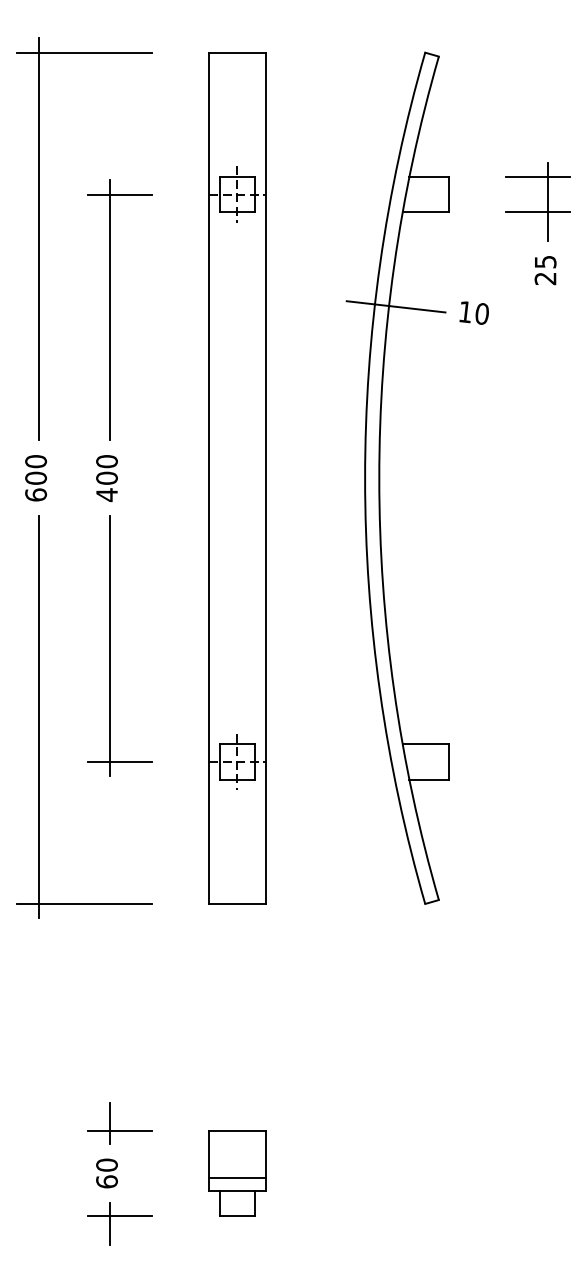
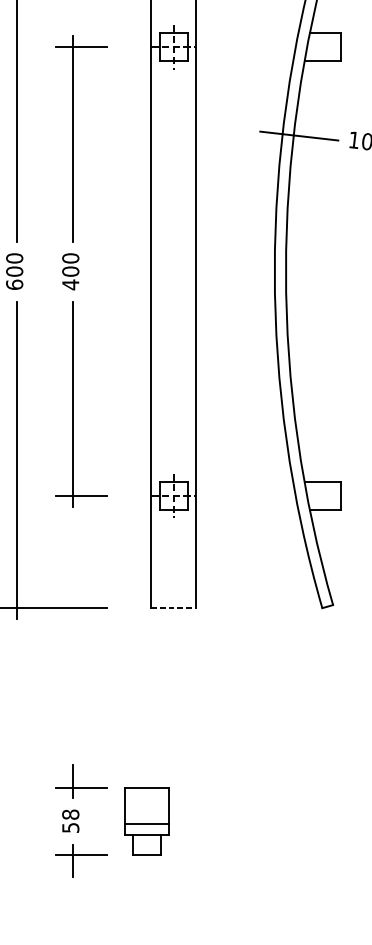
line: (237, 903) -> (173, 607), solid -> dashed
text: (106, 1173) -> (70, 821), 60 -> 58
part: (237, 1173) -> (147, 821), moved

